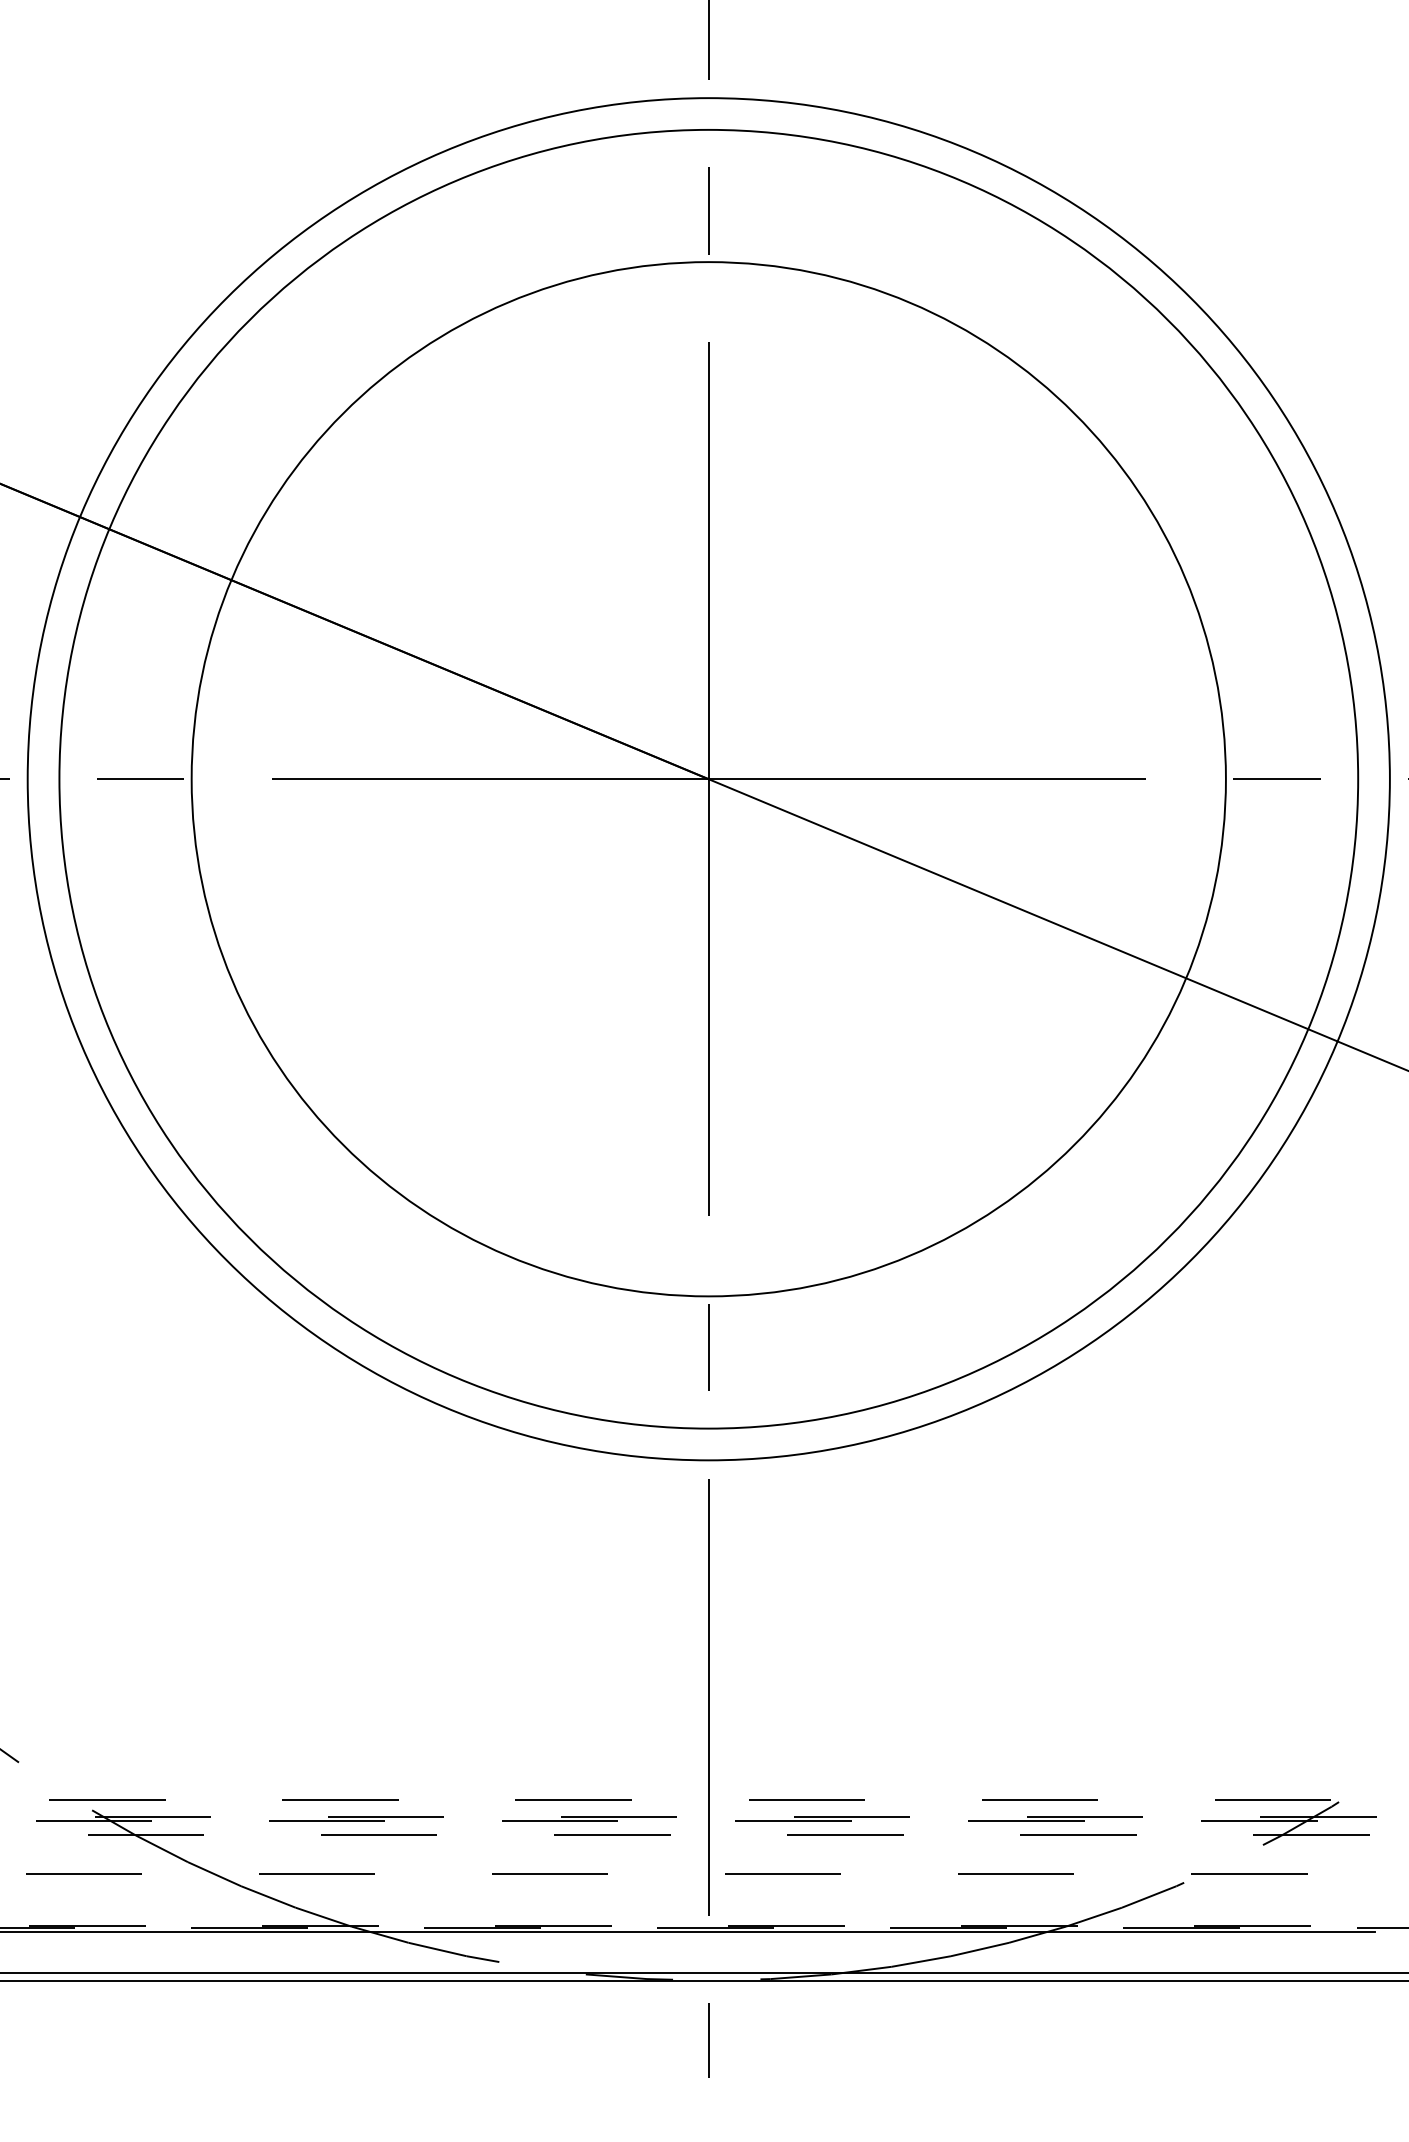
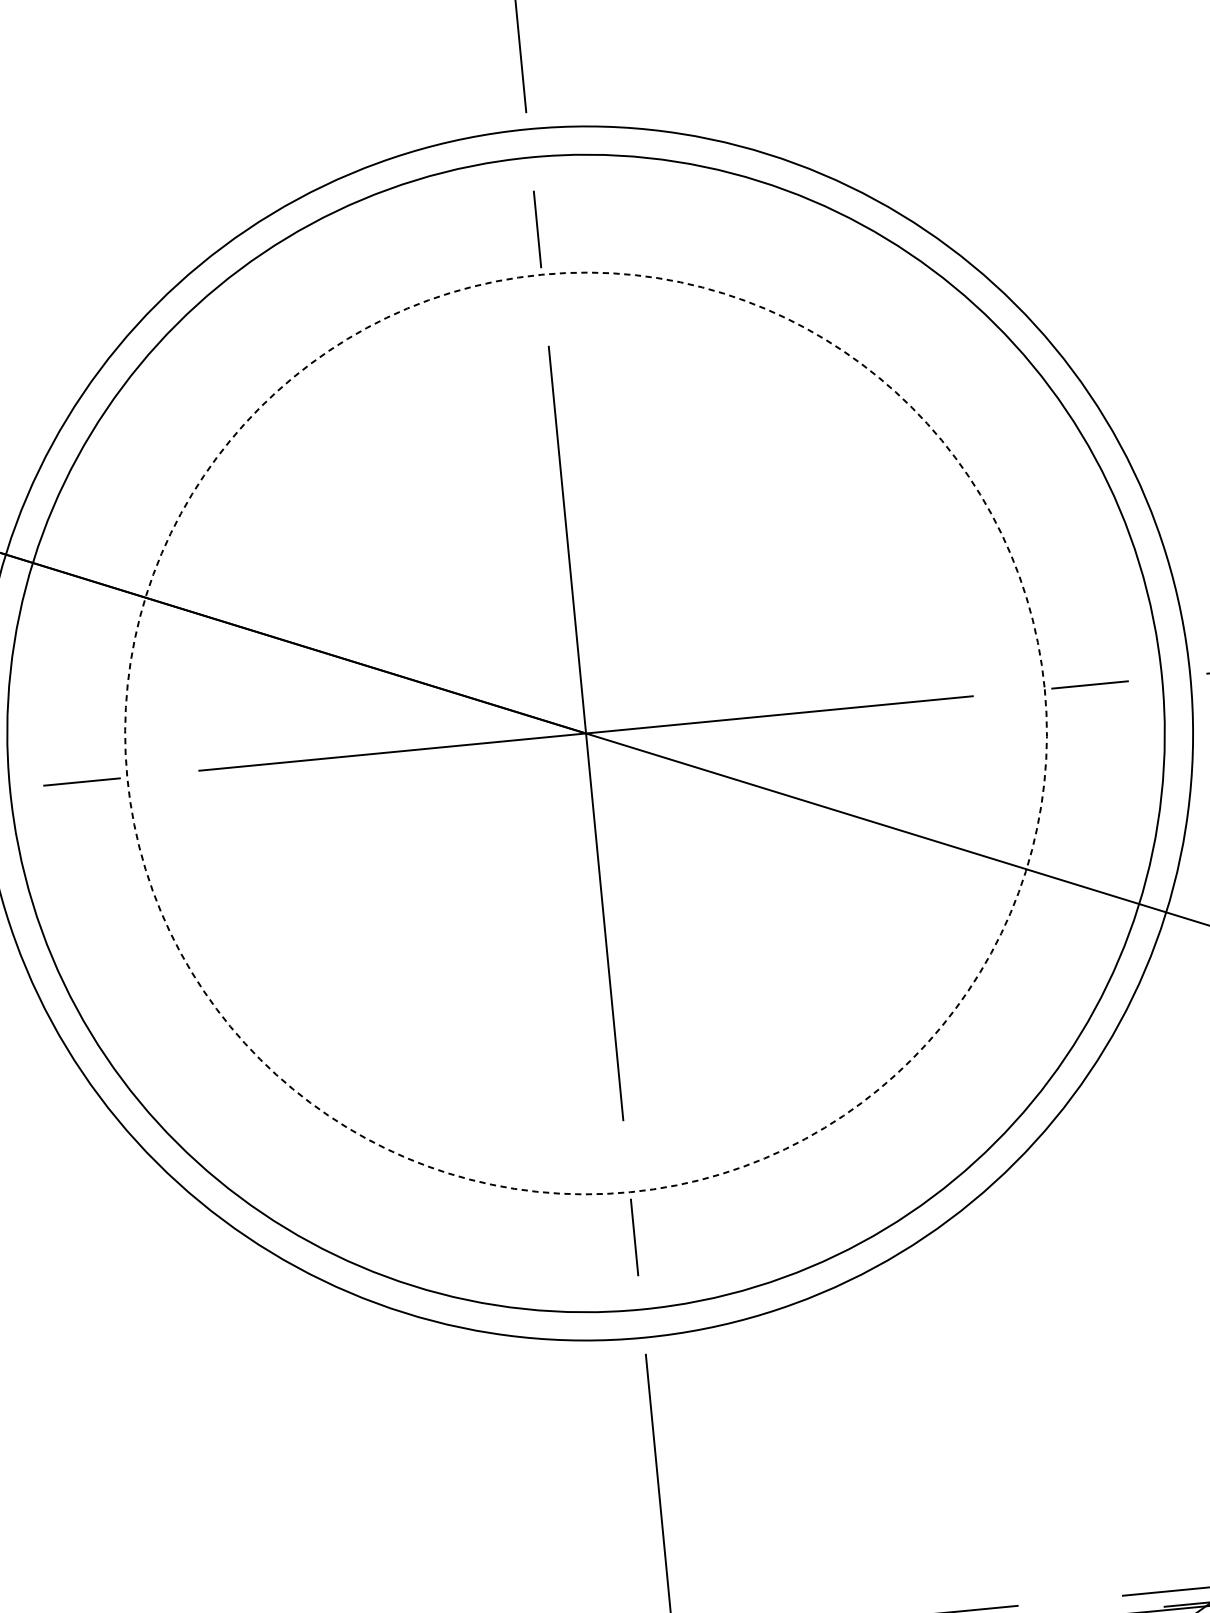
circle: (708, 779) -> (585, 733), solid -> dashed

